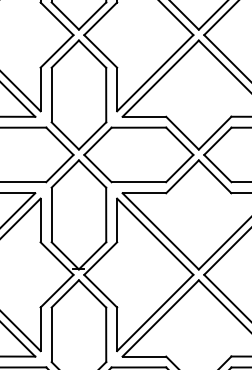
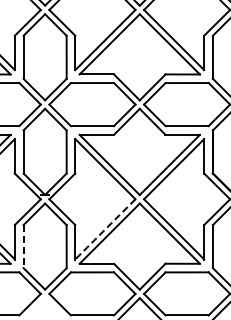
line: (155, 313) -> (105, 229), solid -> dashed
line: (51, 334) -> (23, 246), solid -> dashed

